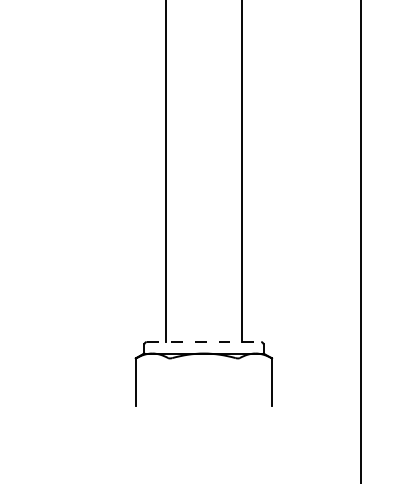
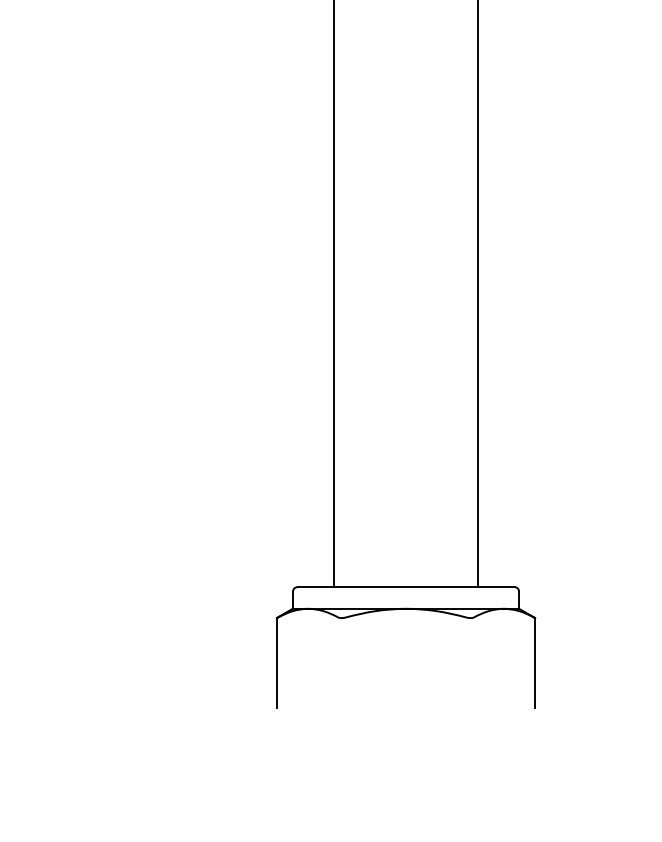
line: (204, 342) -> (407, 587), dashed -> solid

